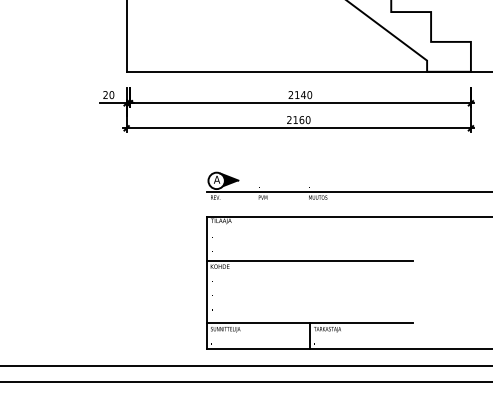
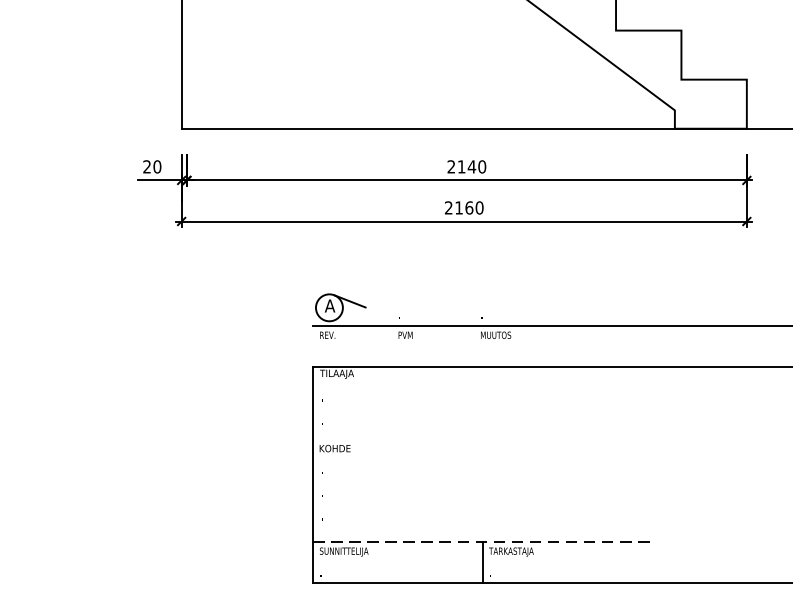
fill: (229, 180) -> (350, 307), removed
line: (309, 260) -> (481, 438), removed
line: (310, 323) -> (483, 541), solid -> dashed

